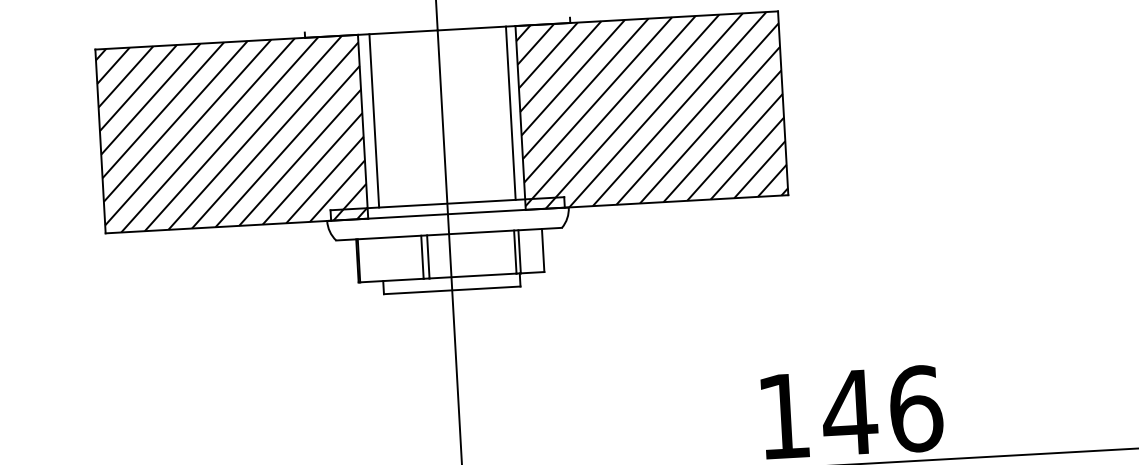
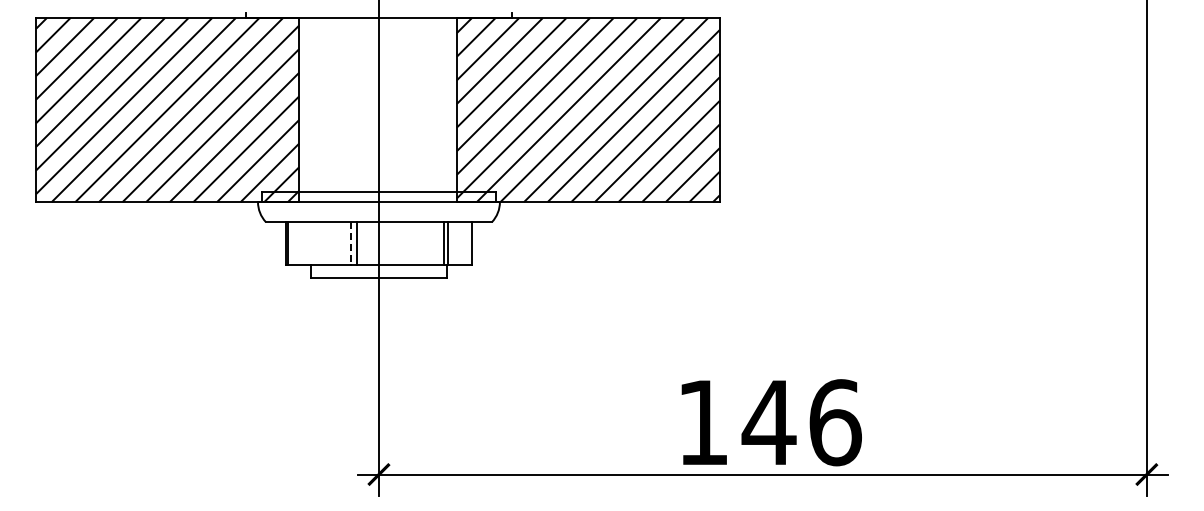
line: (510, 112) -> (447, 104), removed
line: (374, 120) -> (310, 104), removed
line: (422, 257) -> (351, 243), solid -> dashed

